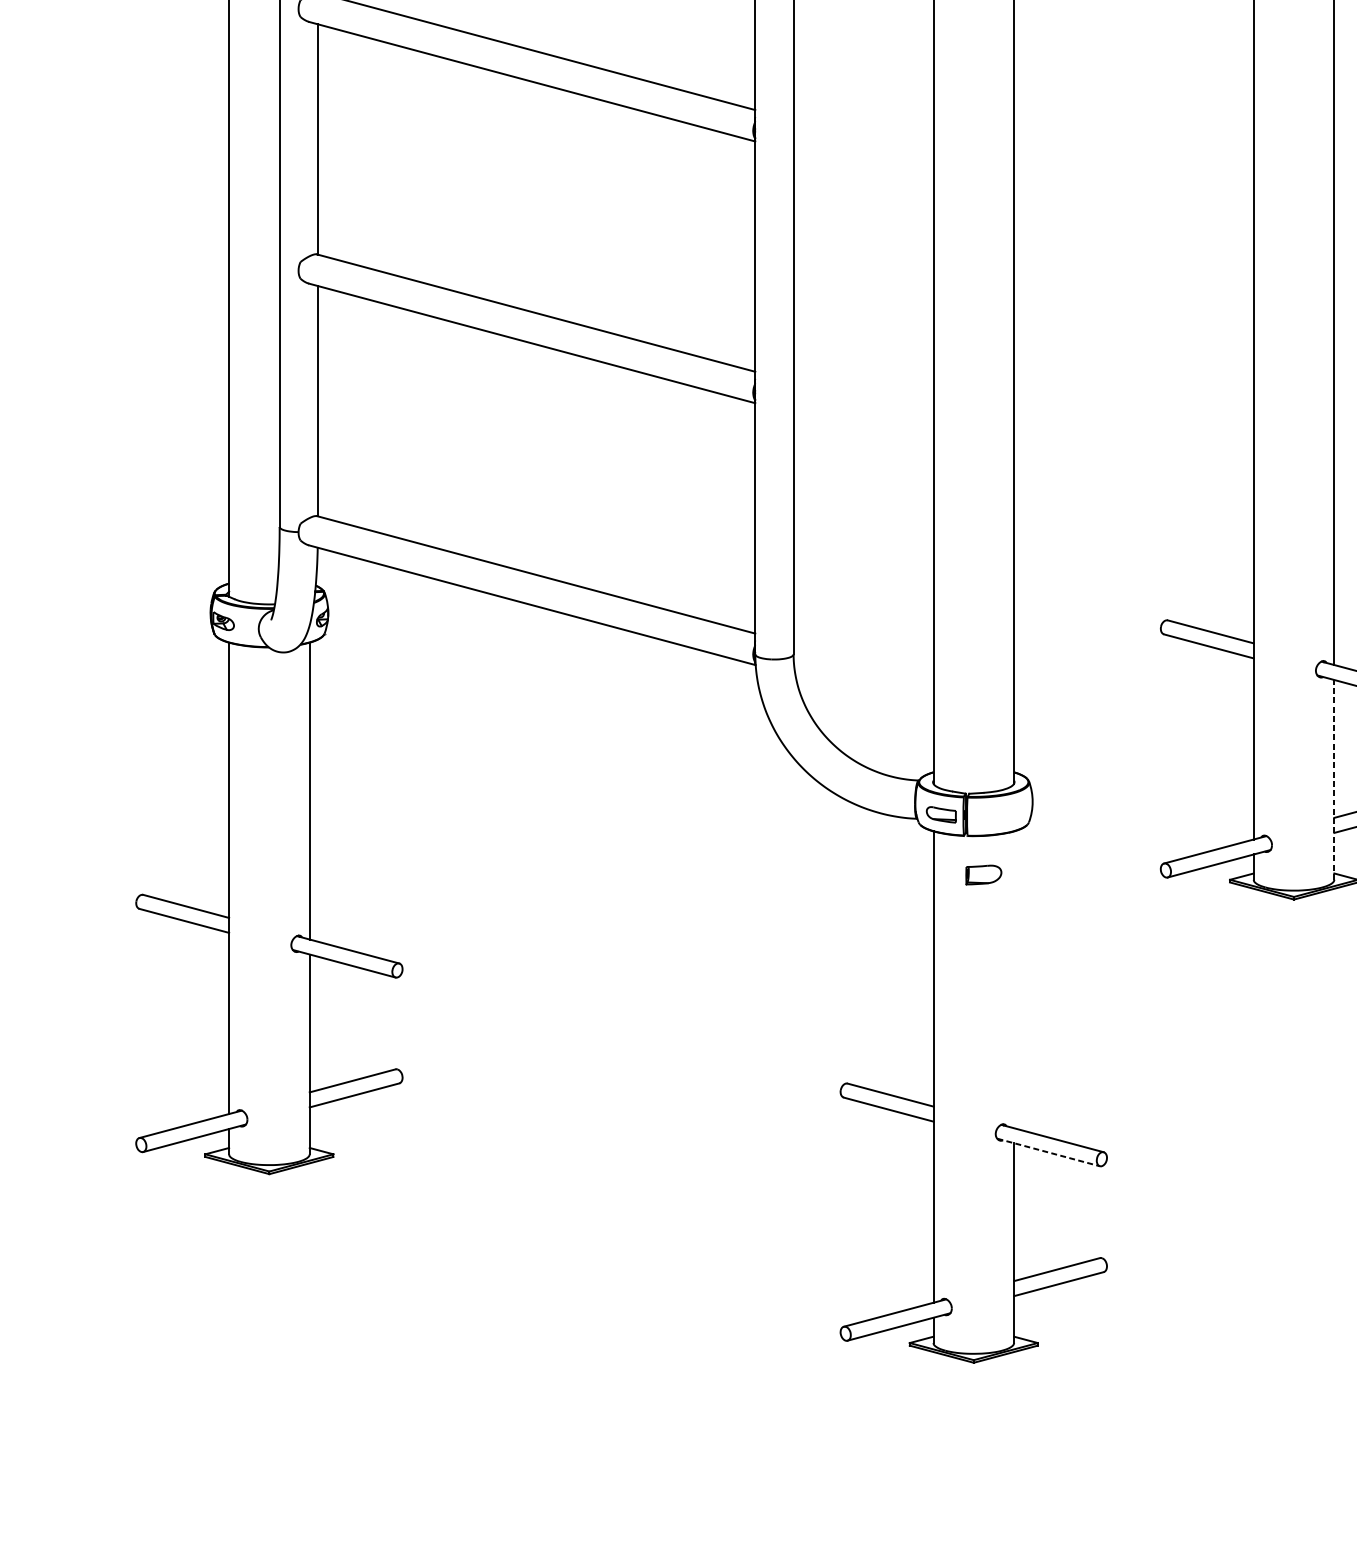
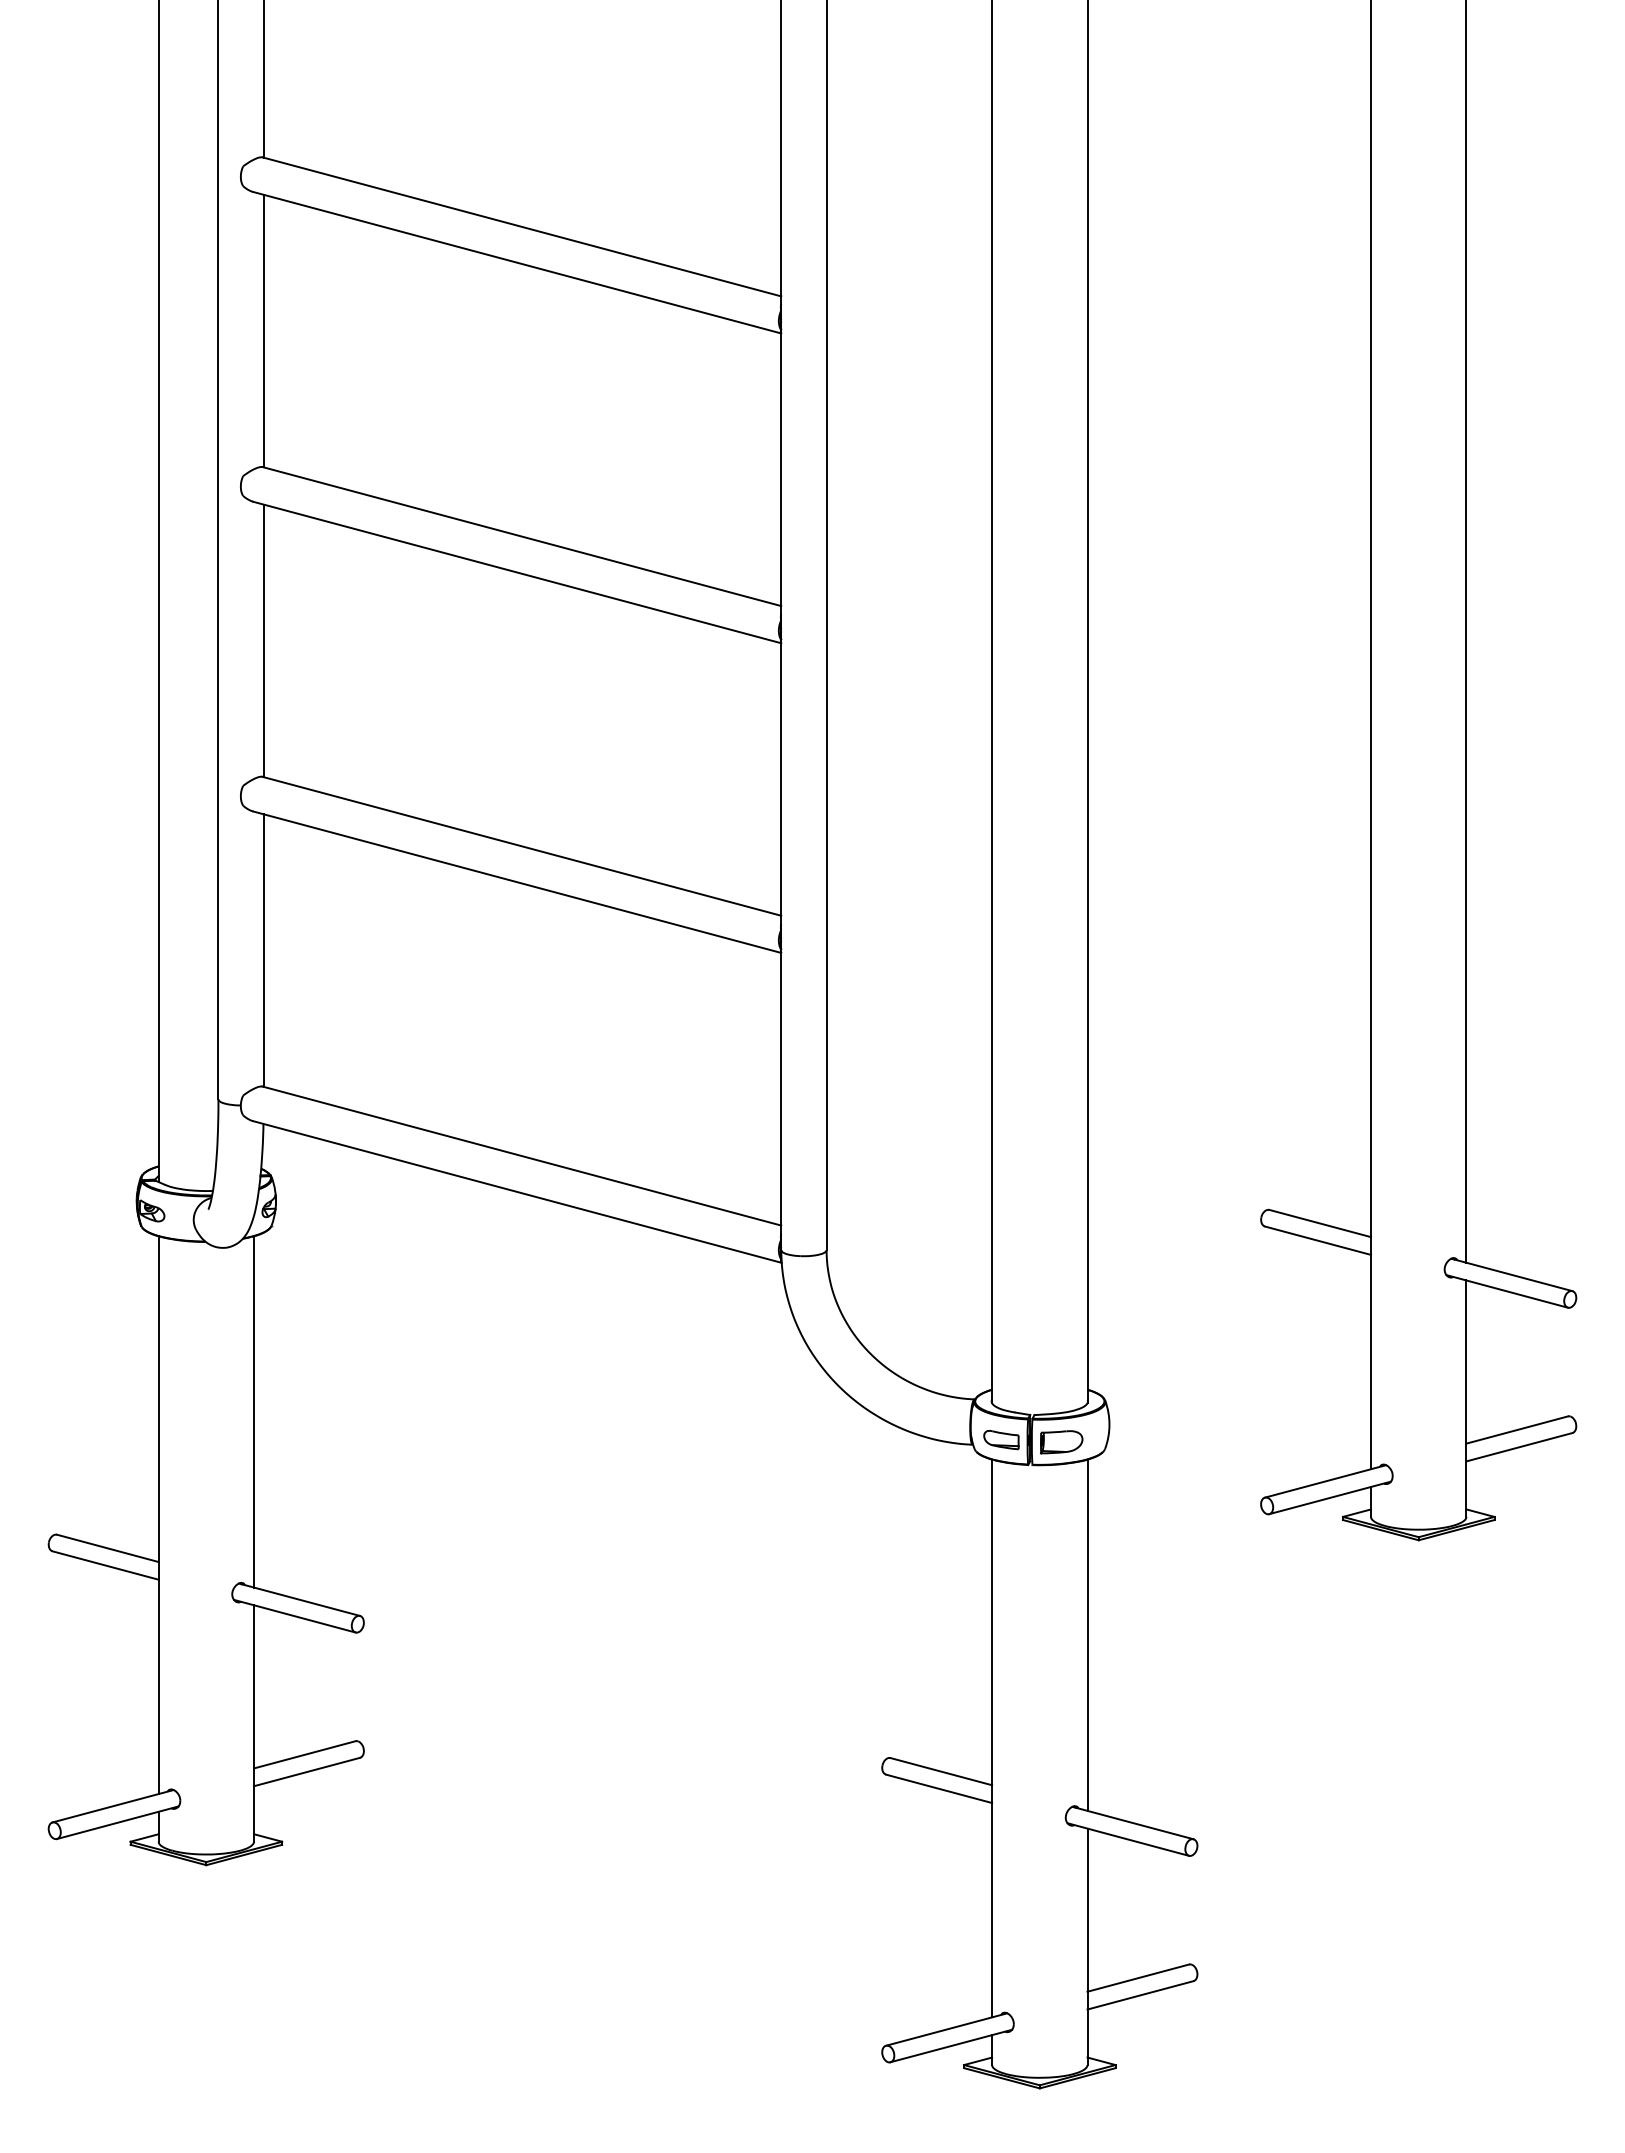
line: (1334, 779) -> (1466, 1398), dashed -> solid
part: (983, 875) -> (1061, 1442), moved
line: (1014, 979) -> (1087, 1634), added
line: (1048, 1152) -> (1128, 1839), dashed -> solid

